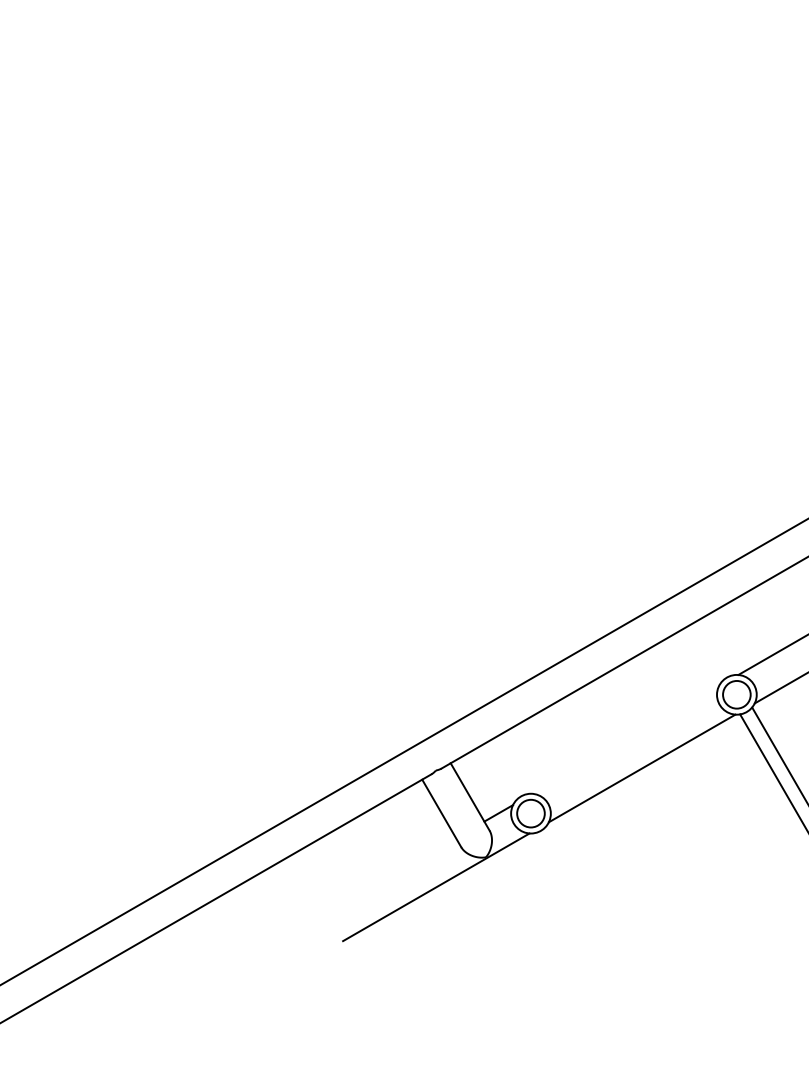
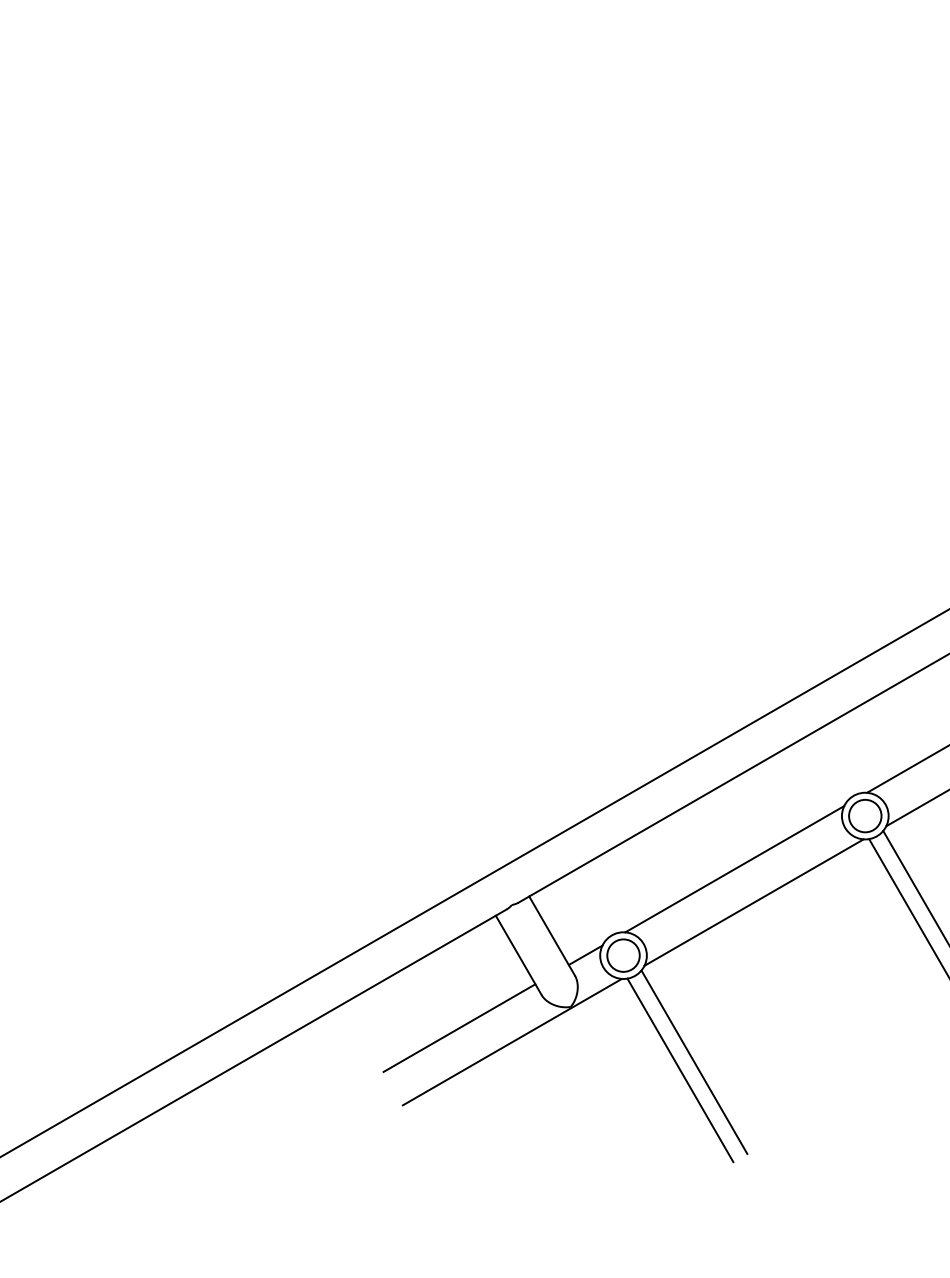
line: (625, 739) -> (734, 868), added
line: (390, 875) -> (458, 1028), added
line: (591, 904) -> (694, 1062), added
line: (579, 911) -> (680, 1070), added

